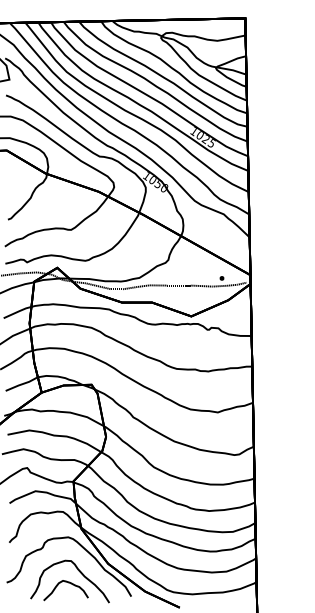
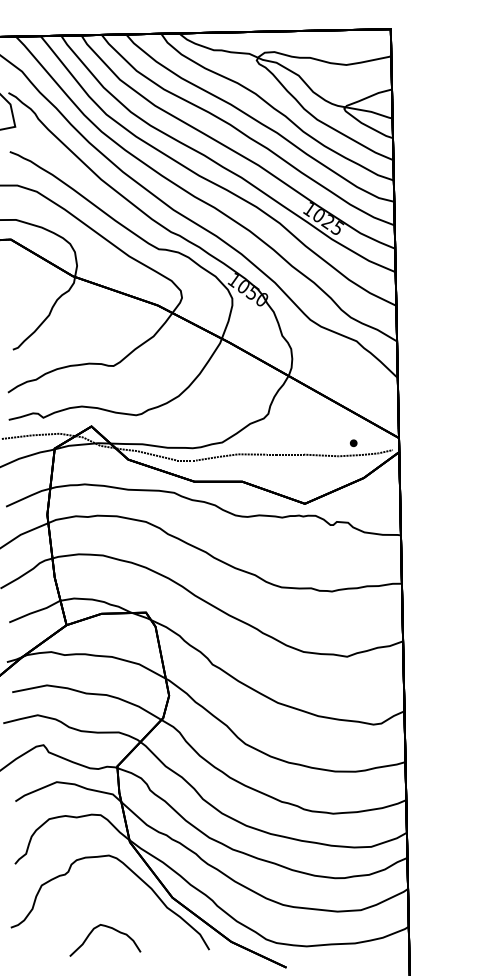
part: (78, 571) -> (125, 909), removed

